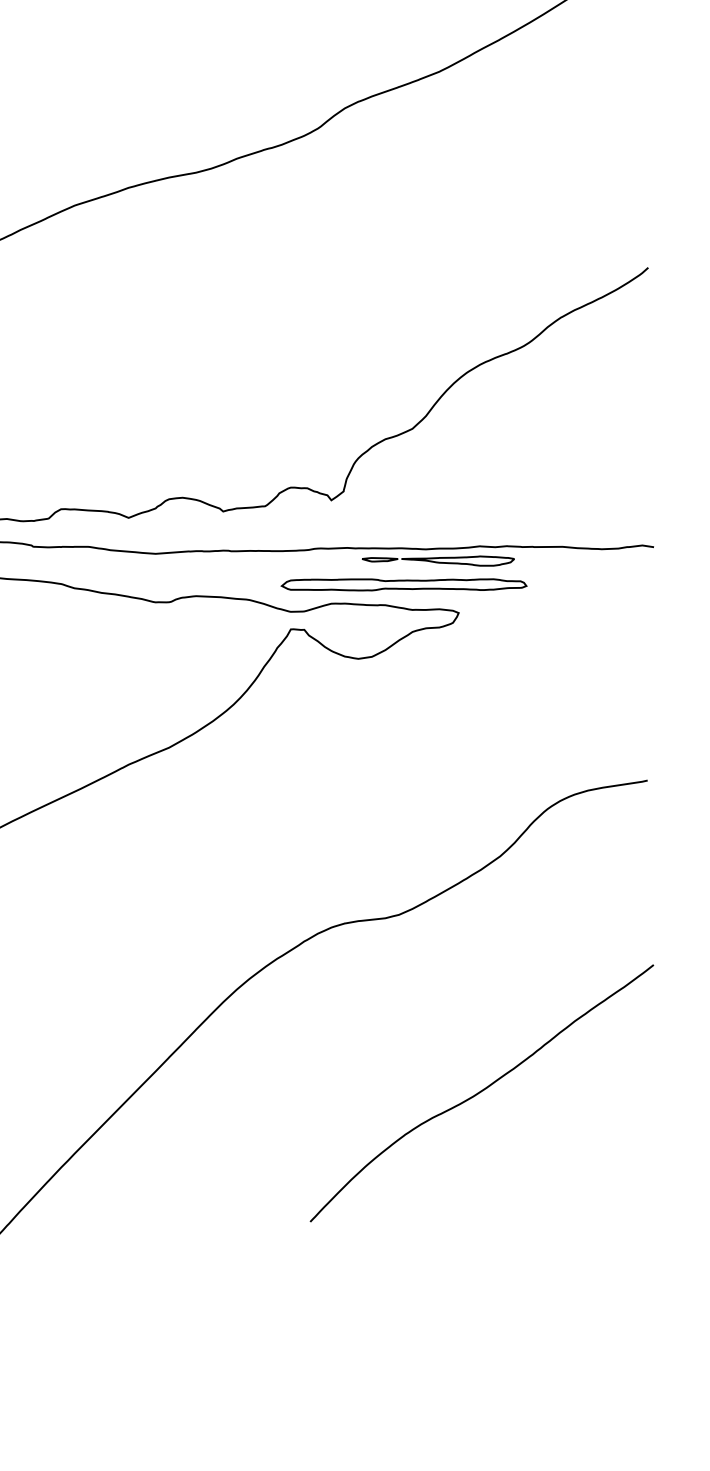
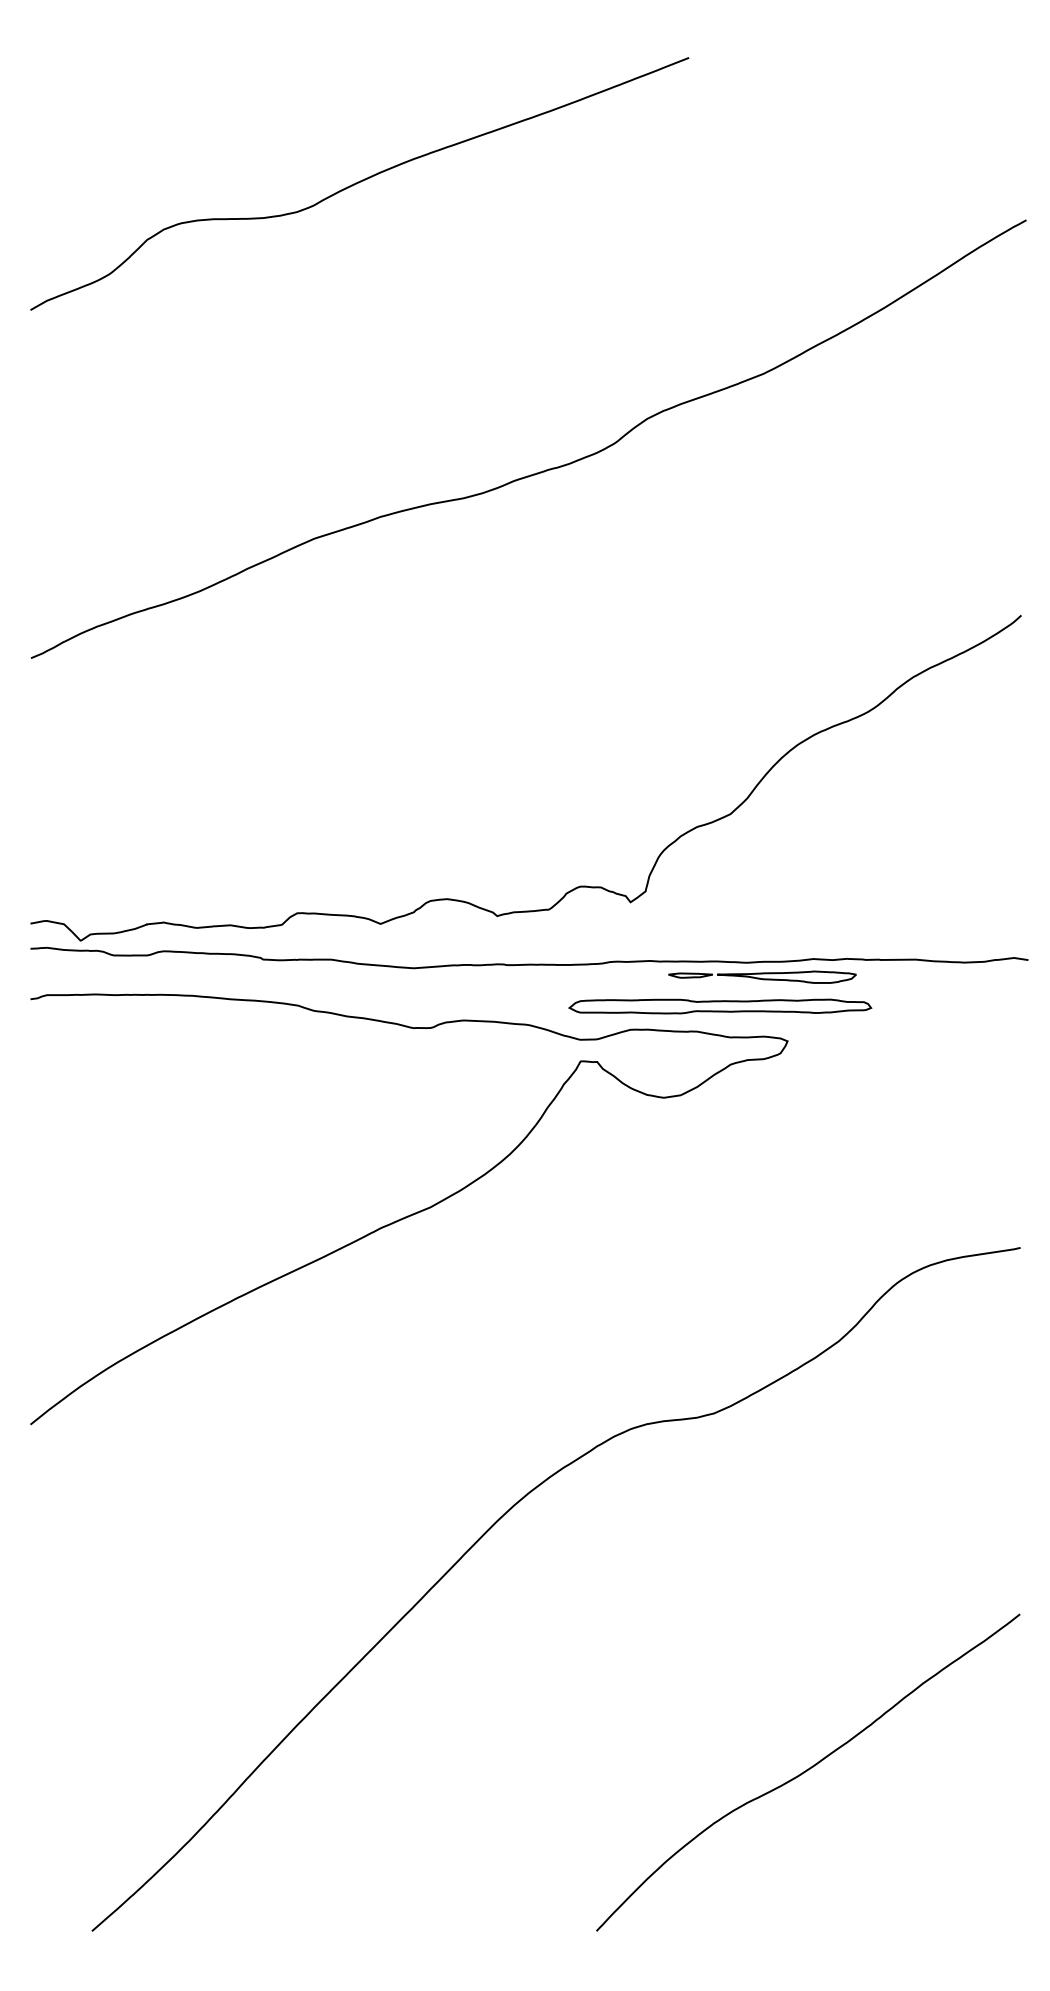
curve: (481, 1092) -> (807, 1771), moved

